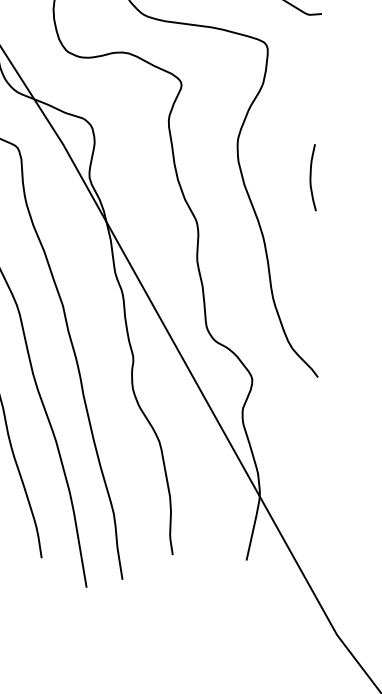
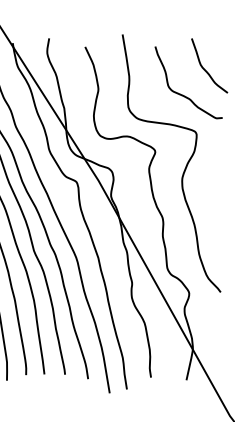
curve: (313, 177) -> (218, 196), removed

